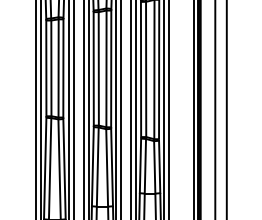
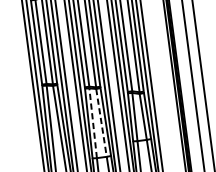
line: (97, 167) -> (92, 123), solid -> dashed
line: (107, 167) -> (101, 122), solid -> dashed

